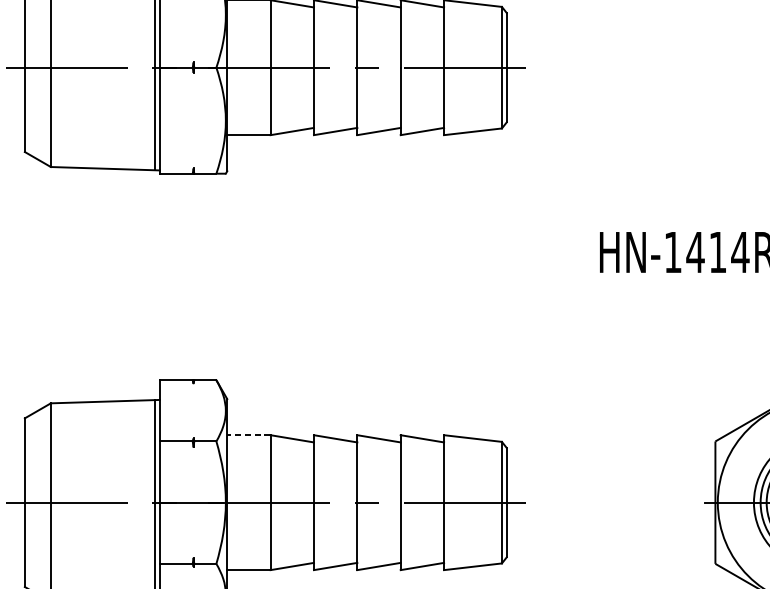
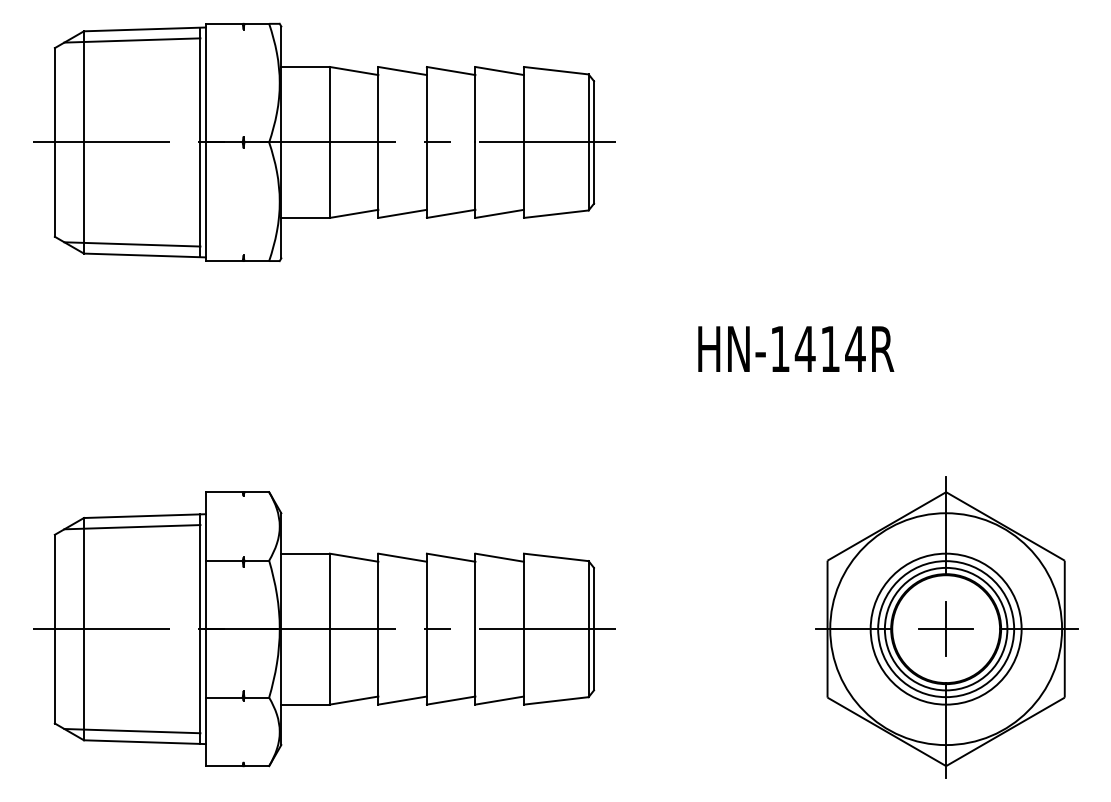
line: (94, 158) -> (132, 244), added
line: (94, 411) -> (132, 527), added
line: (248, 435) -> (305, 553), dashed -> solid

